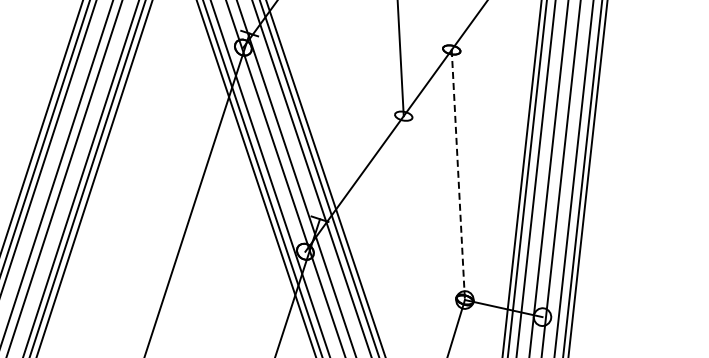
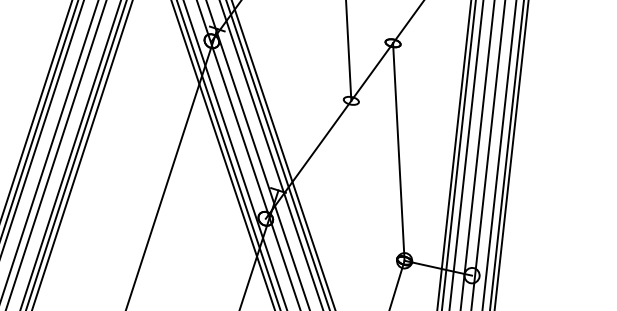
line: (458, 175) -> (398, 152), dashed -> solid

